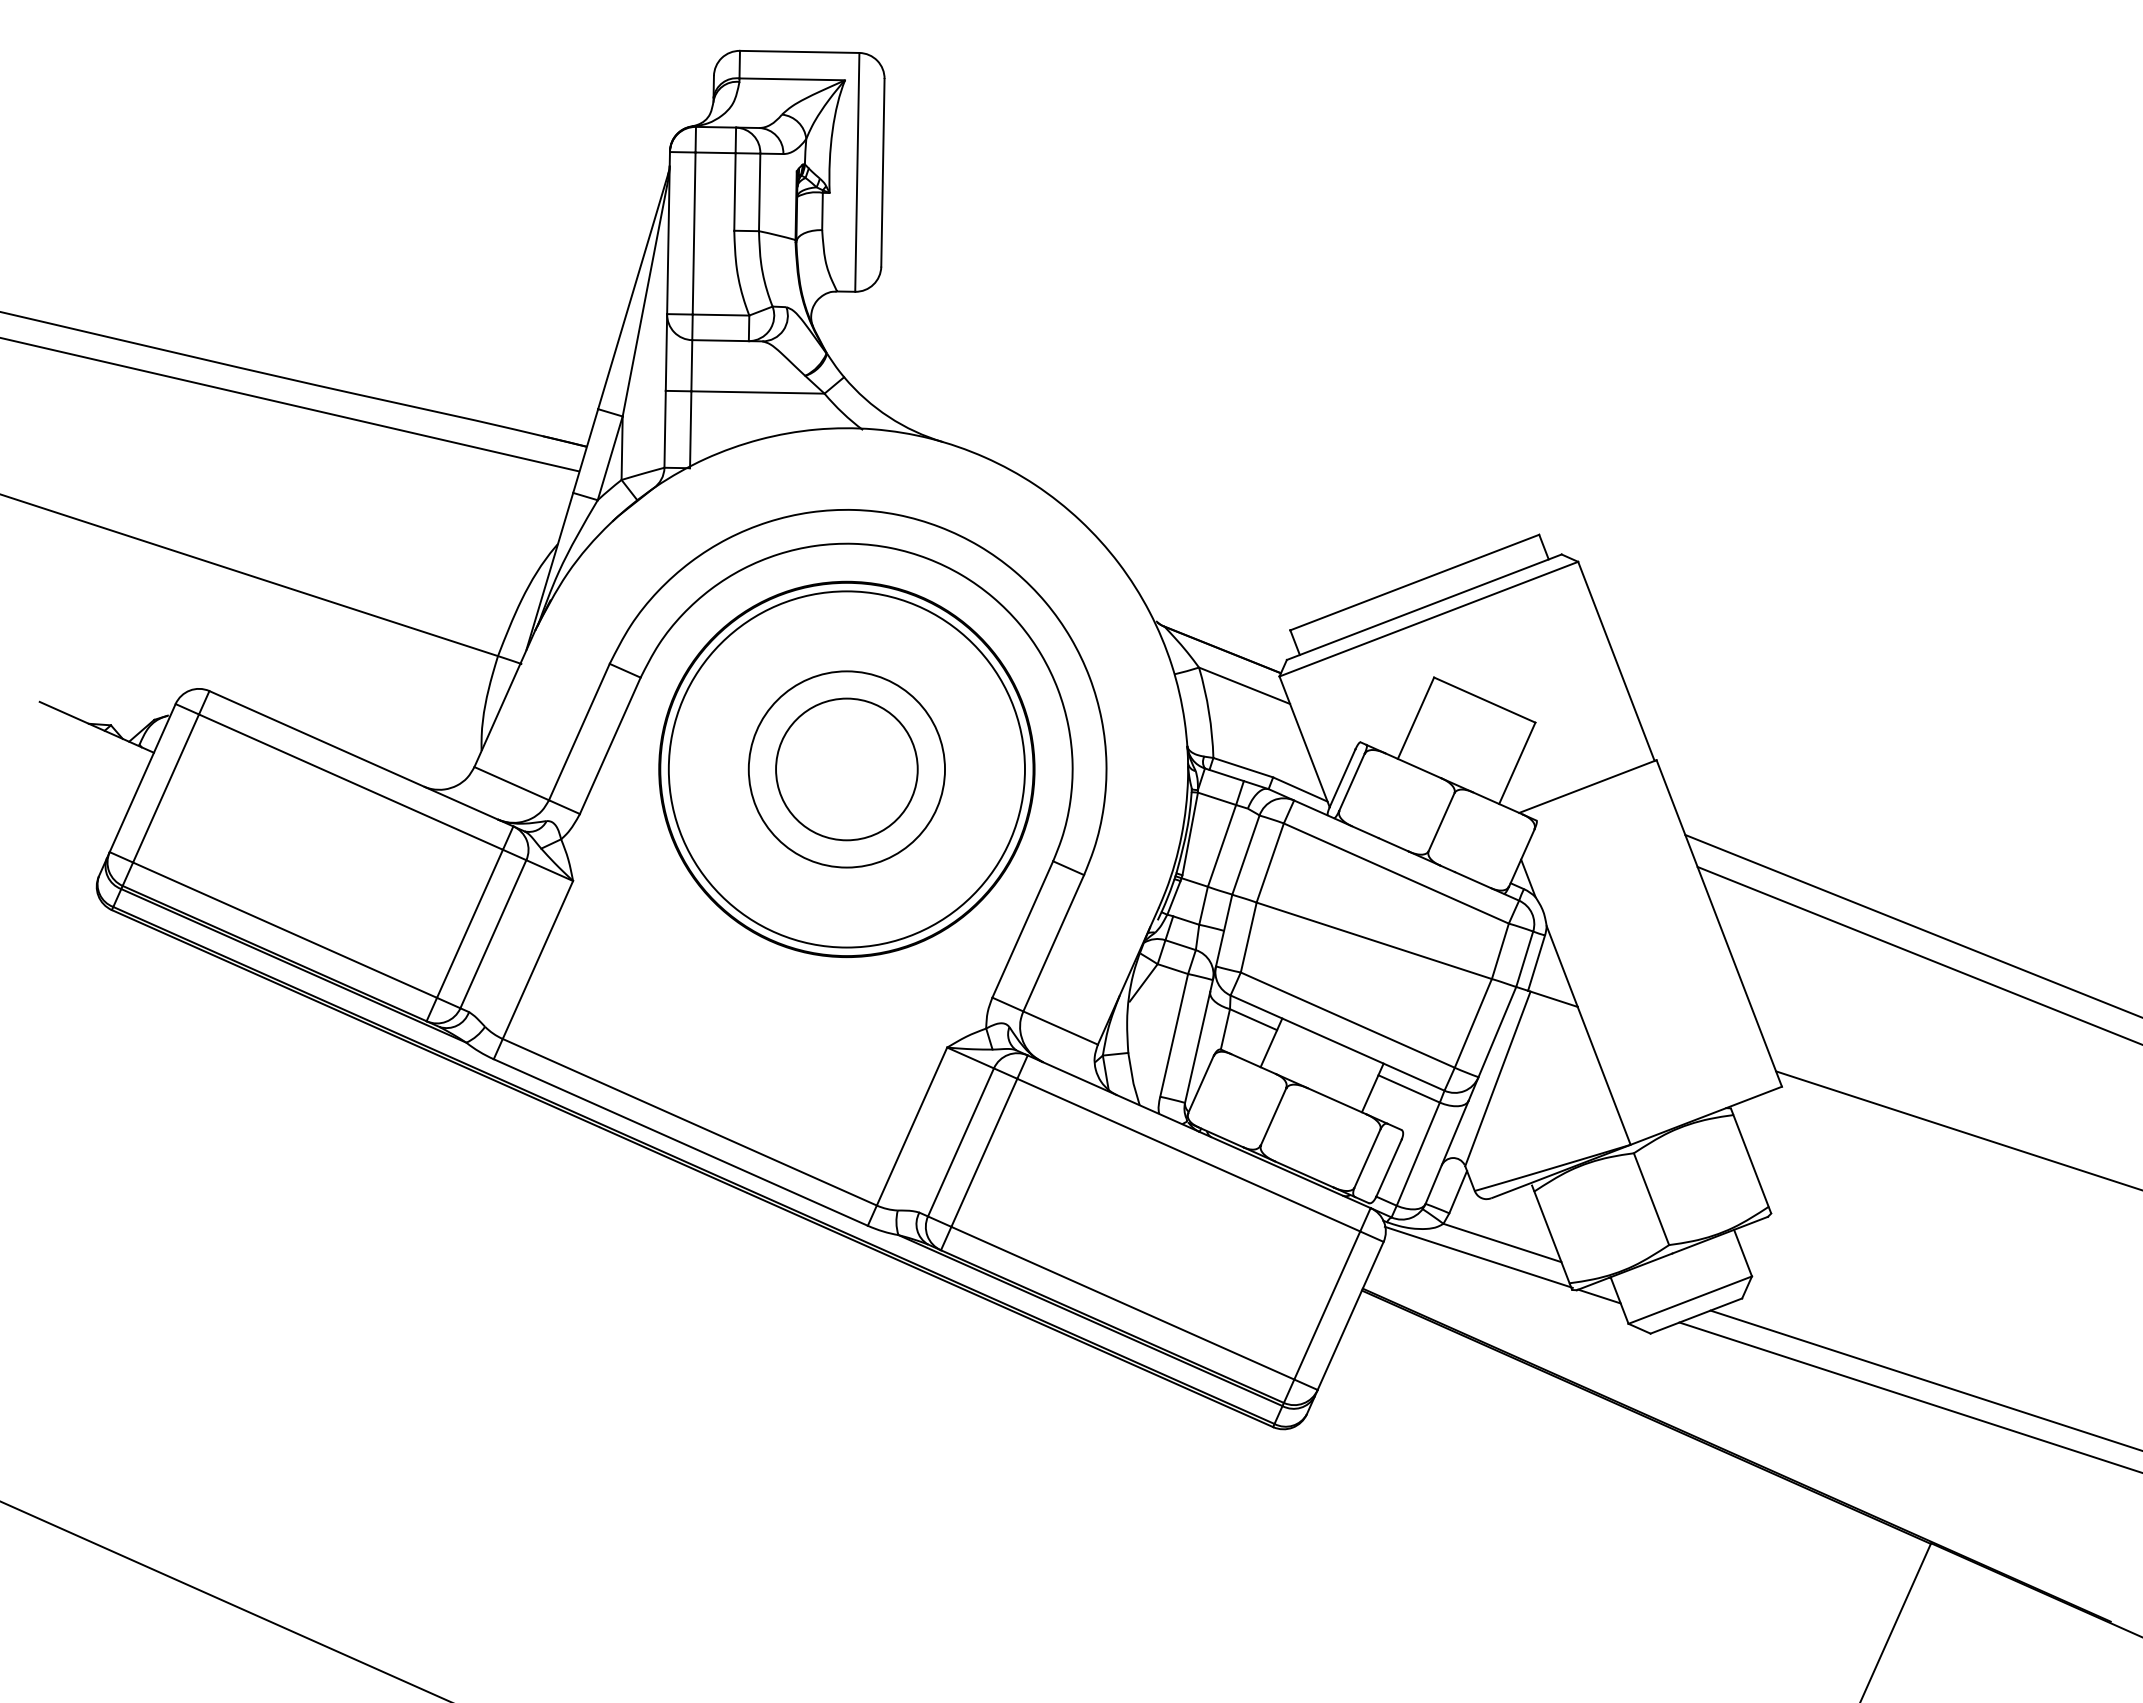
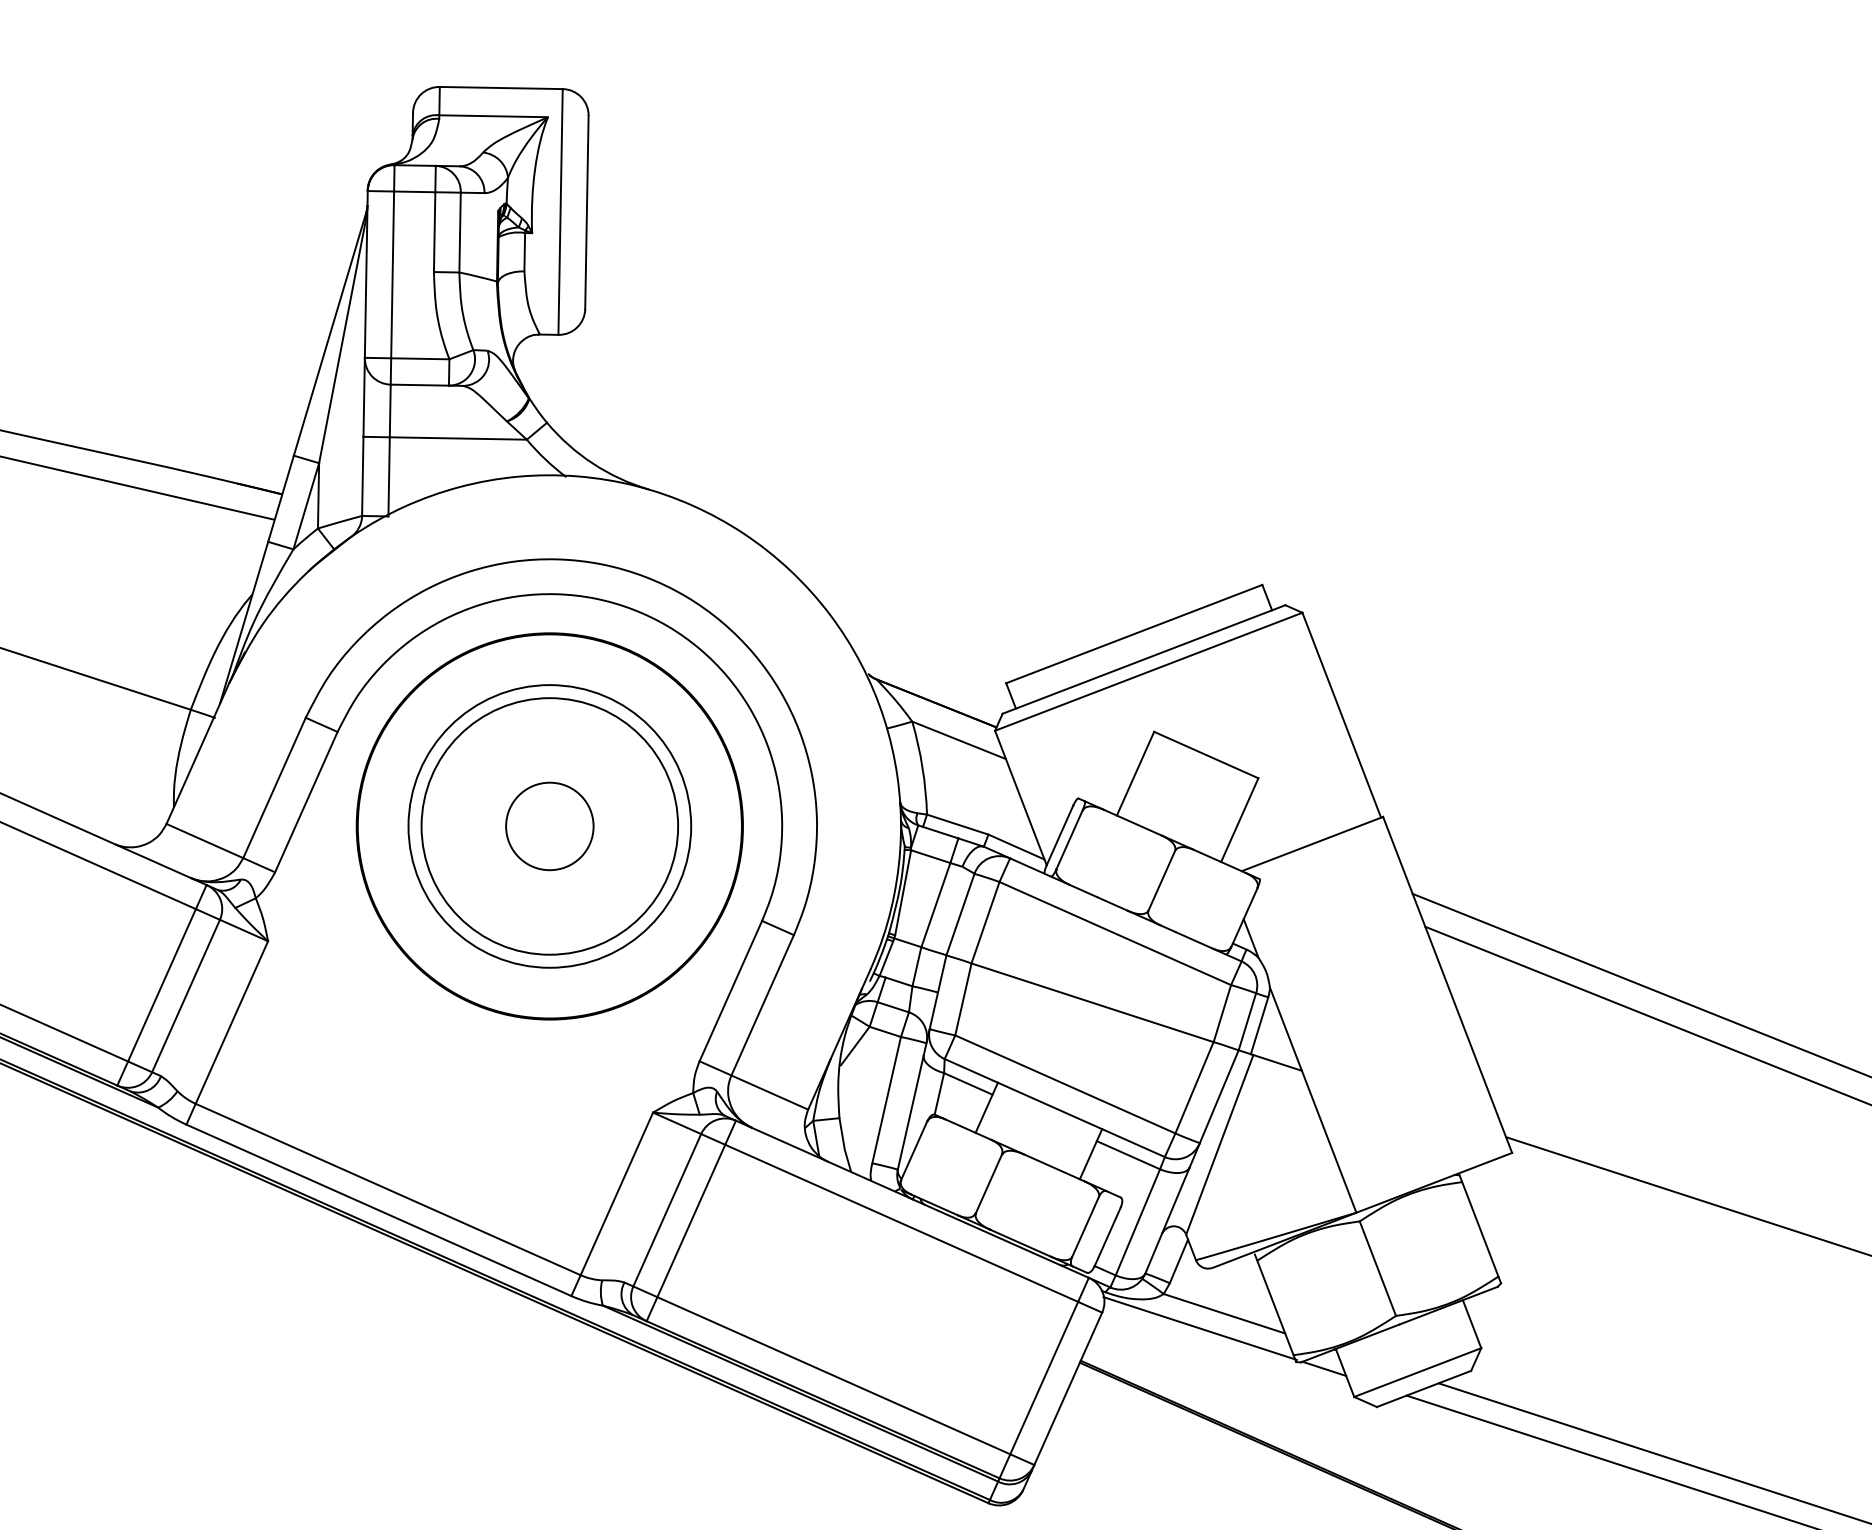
circle: (846, 769) -> (549, 826), size x0.6
circle: (846, 769) -> (549, 826), size x0.7
circle: (846, 769) -> (549, 826), size x1.4

